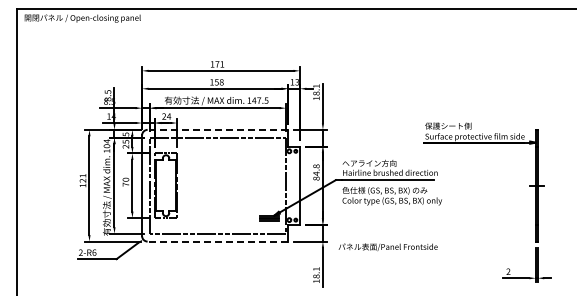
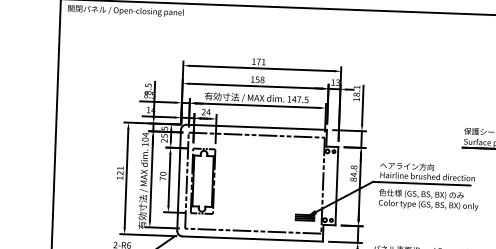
line: (217, 129) -> (256, 126), dashed -> solid
line: (217, 241) -> (252, 238), dashed -> solid

